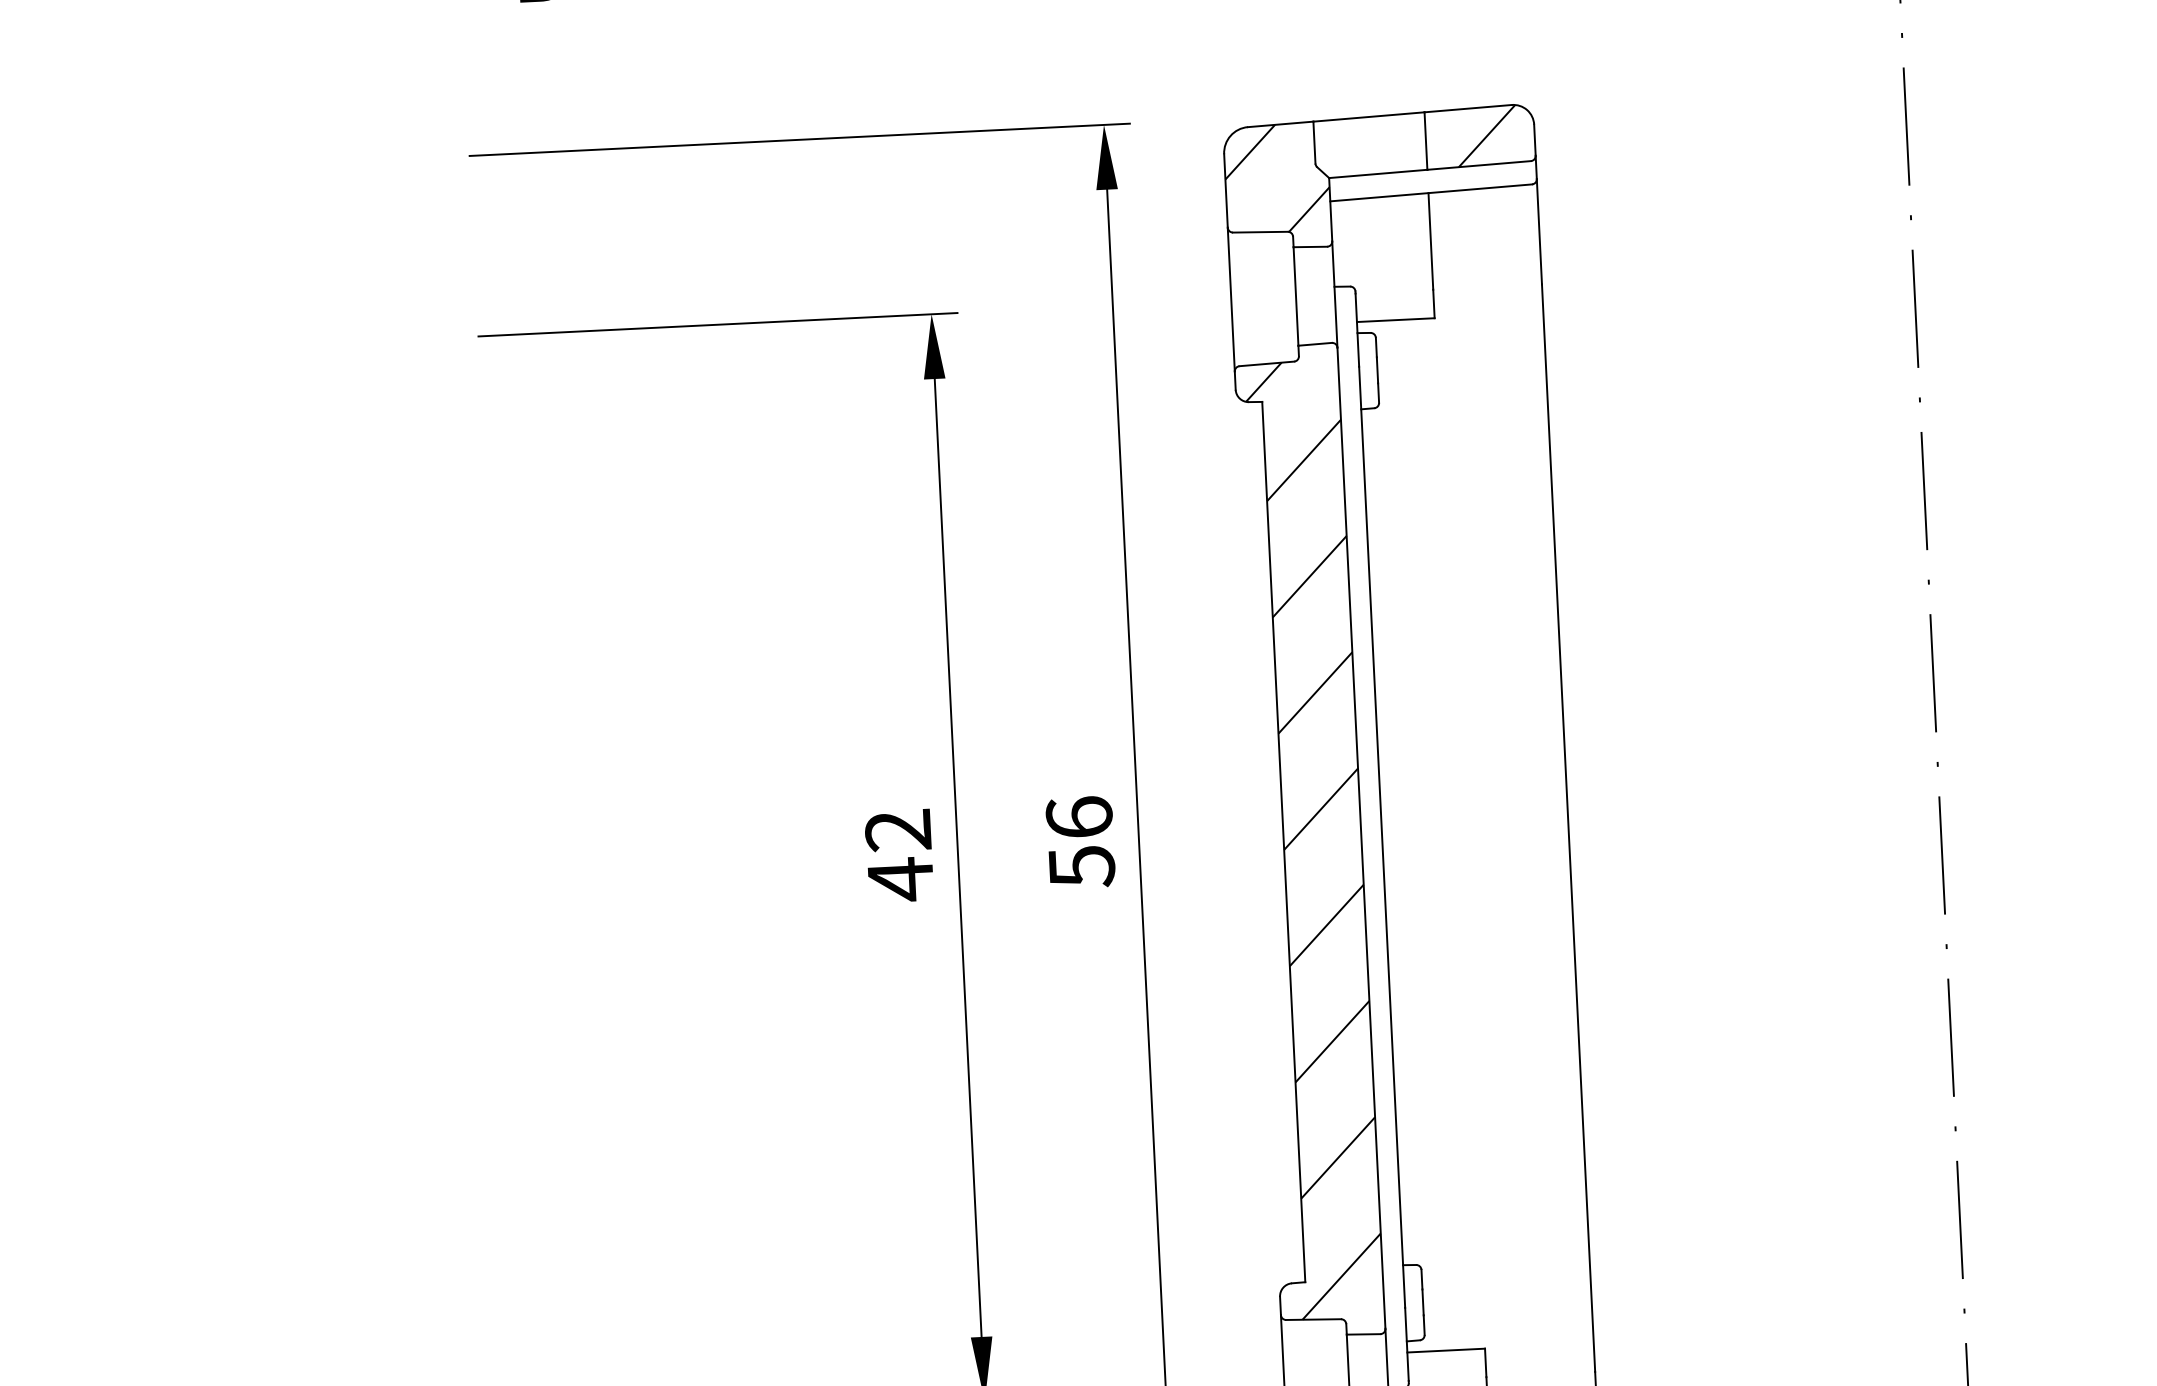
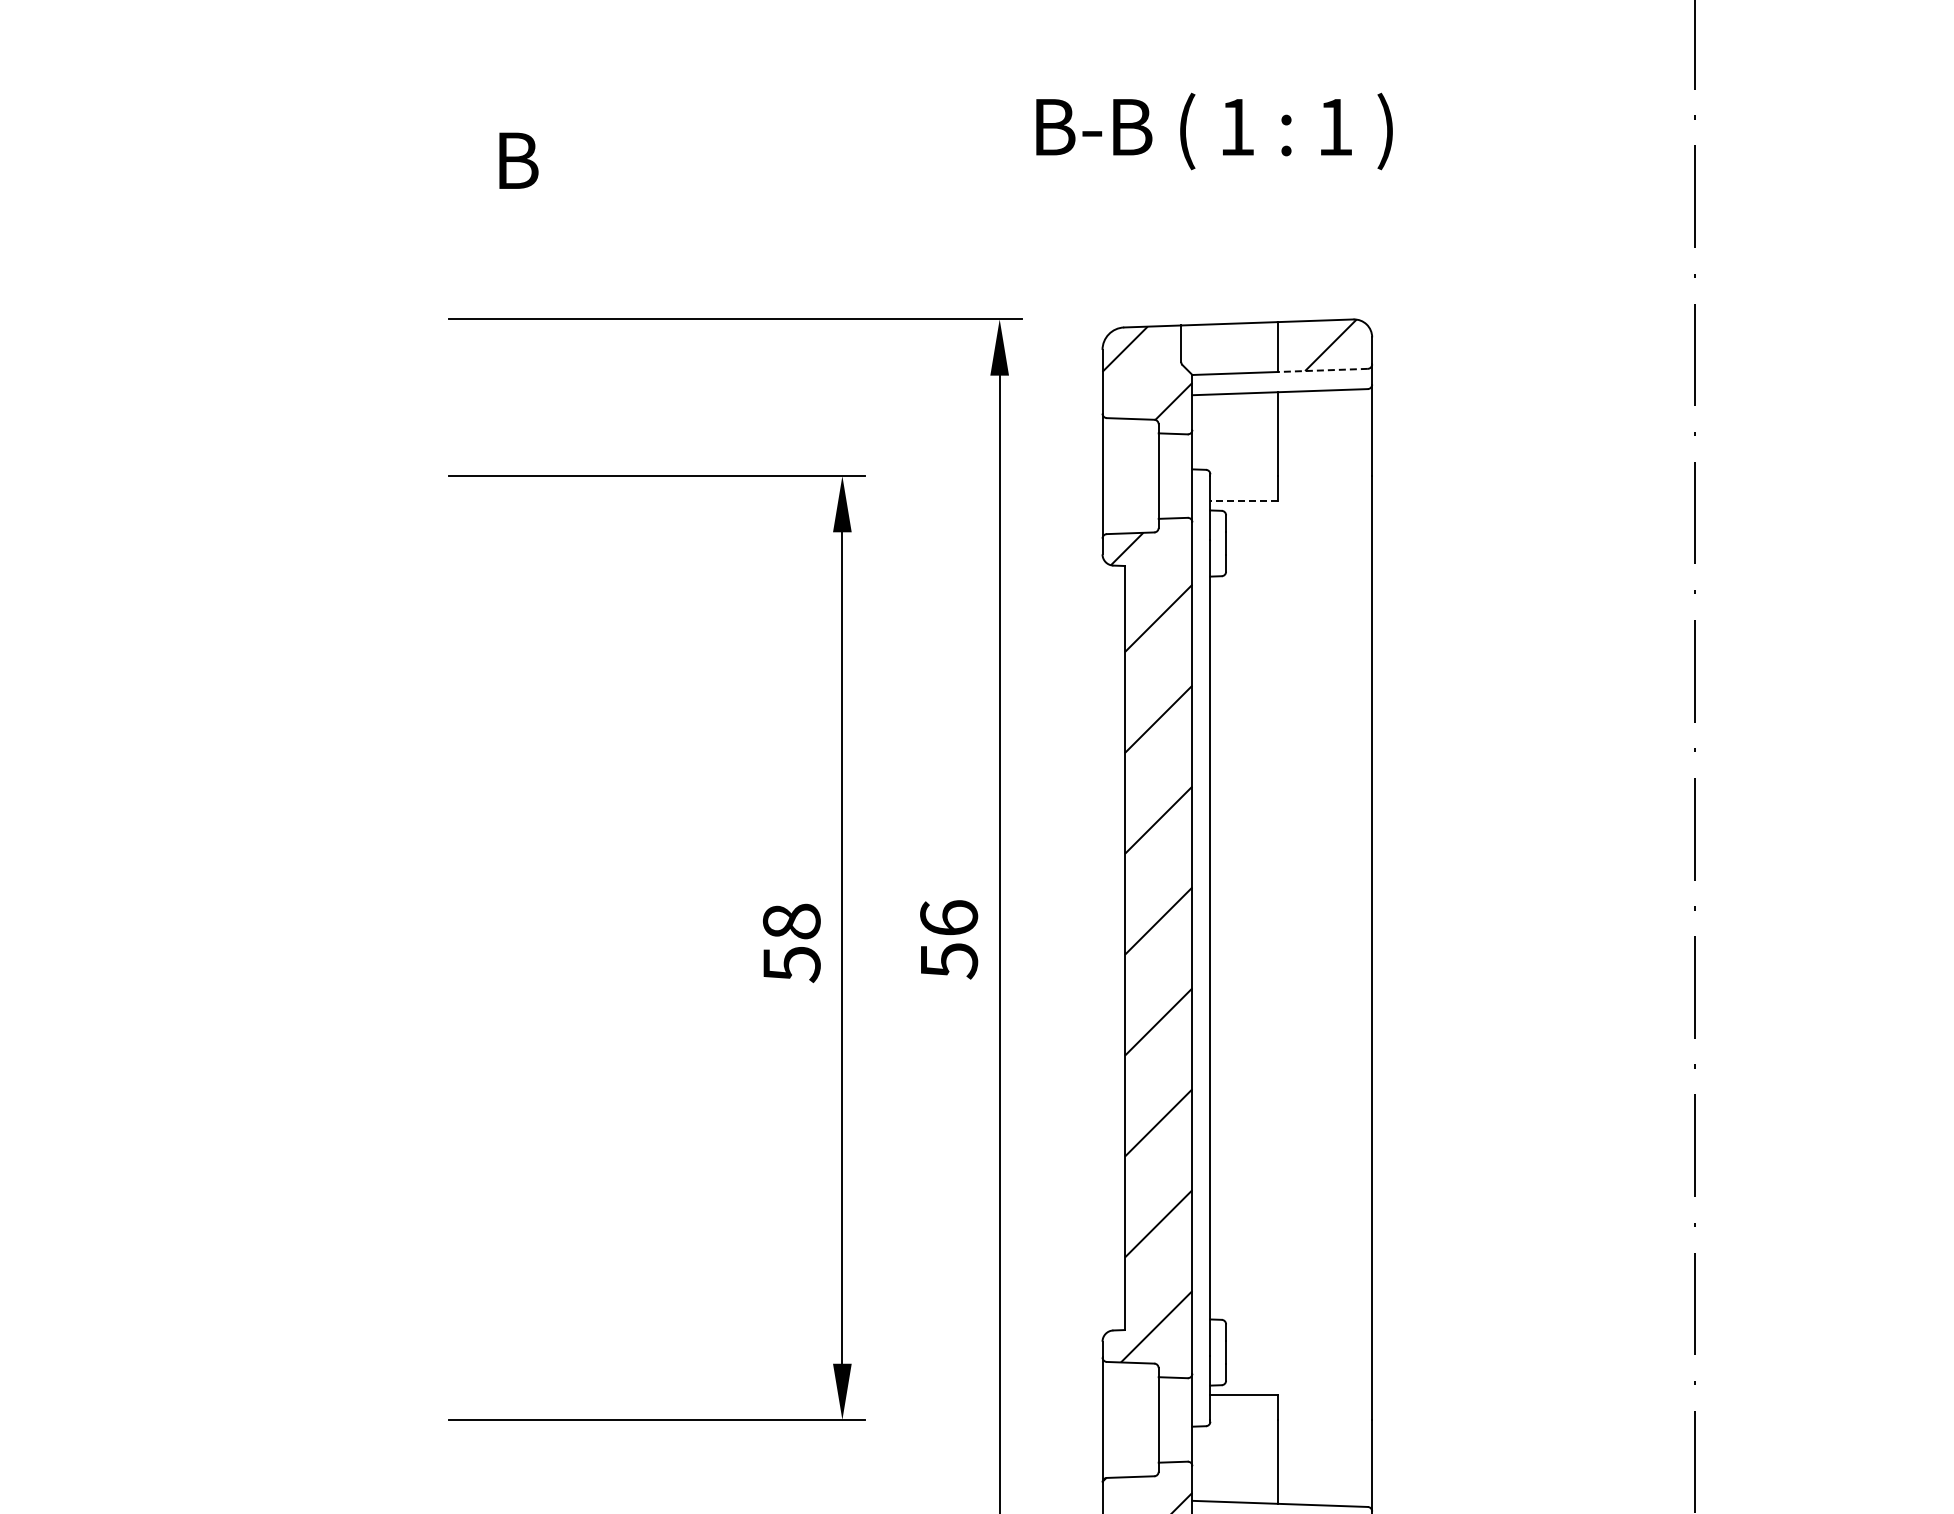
line: (1478, 165) -> (1322, 370), solid -> dashed
line: (1396, 319) -> (1244, 500), solid -> dashed
text: (899, 855) -> (791, 943), 42 -> 58

